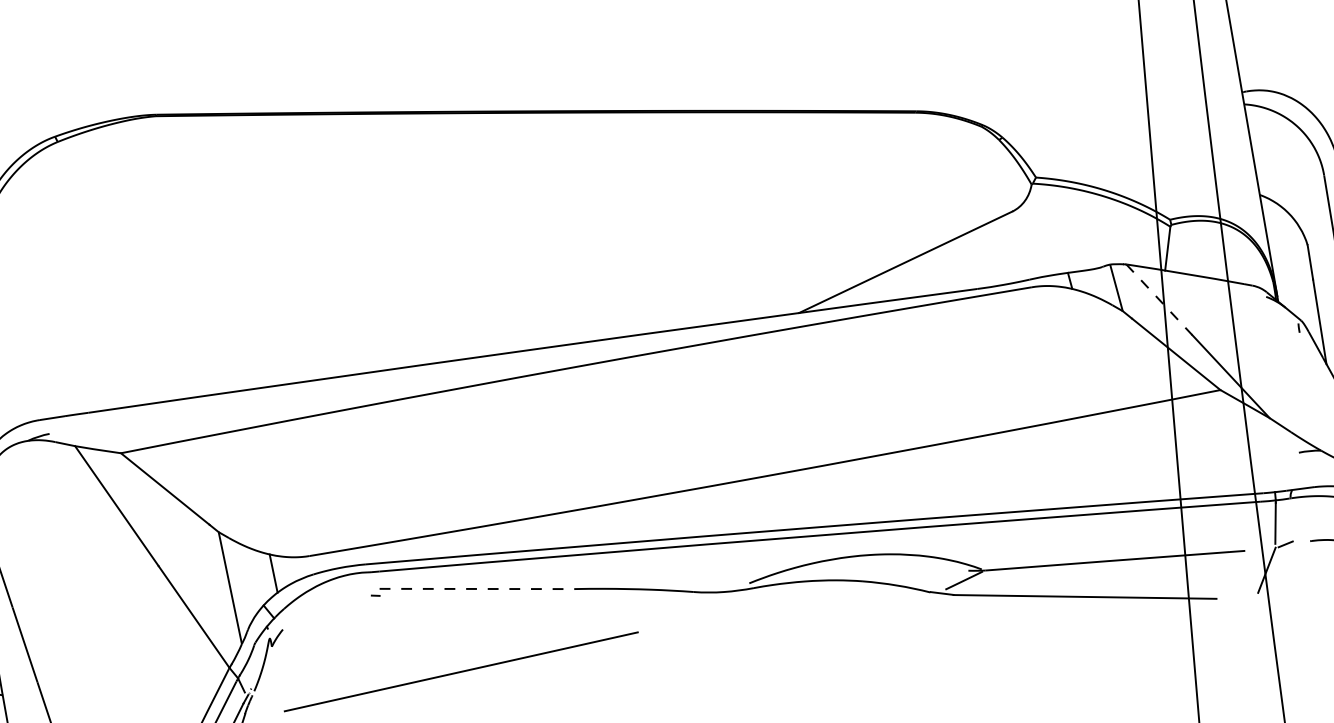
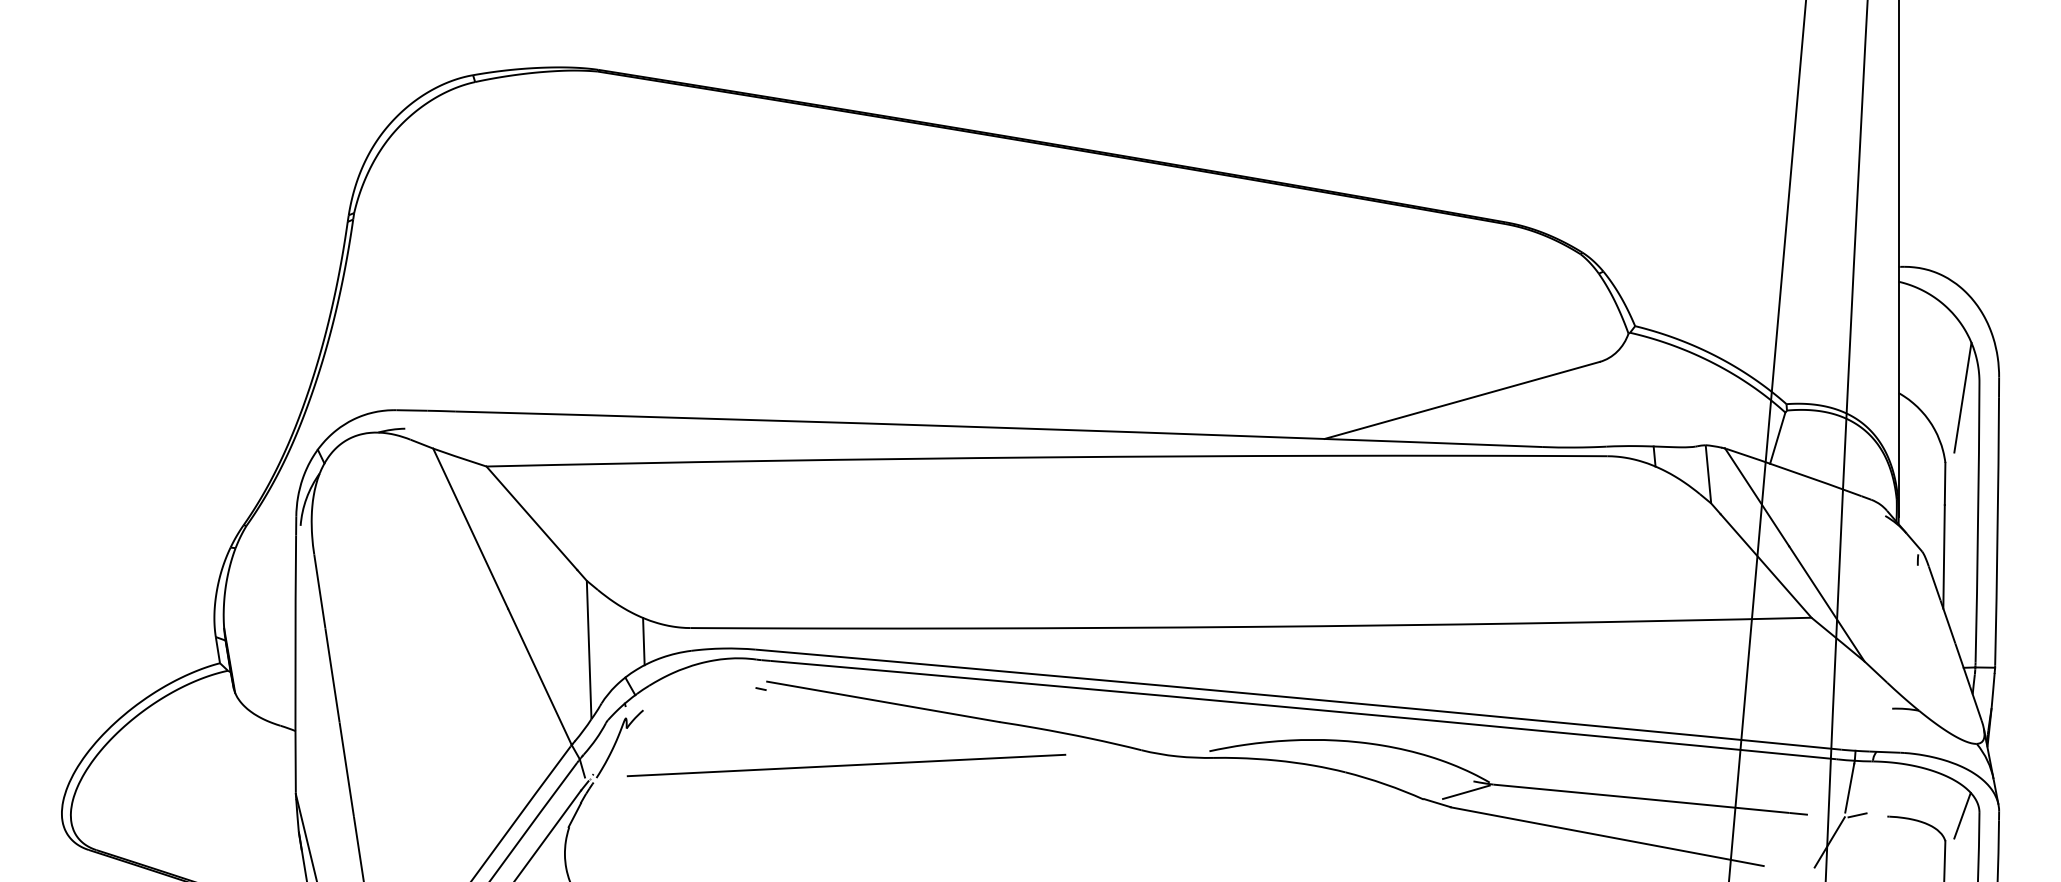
line: (1312, 189) -> (1962, 397), added
line: (1159, 299) -> (1757, 497), dashed -> solid
line: (477, 588) -> (883, 701), dashed -> solid
line: (461, 671) -> (846, 765), moved

